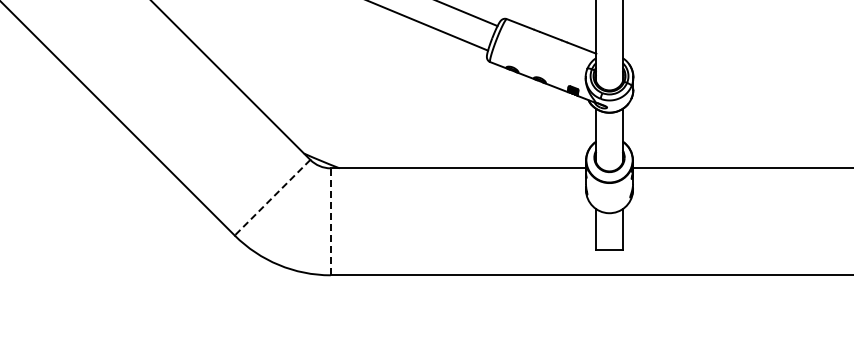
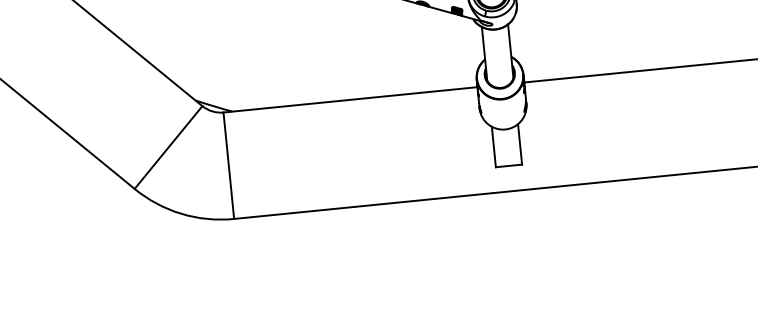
line: (272, 198) -> (168, 148), dashed -> solid
line: (330, 221) -> (228, 165), dashed -> solid

